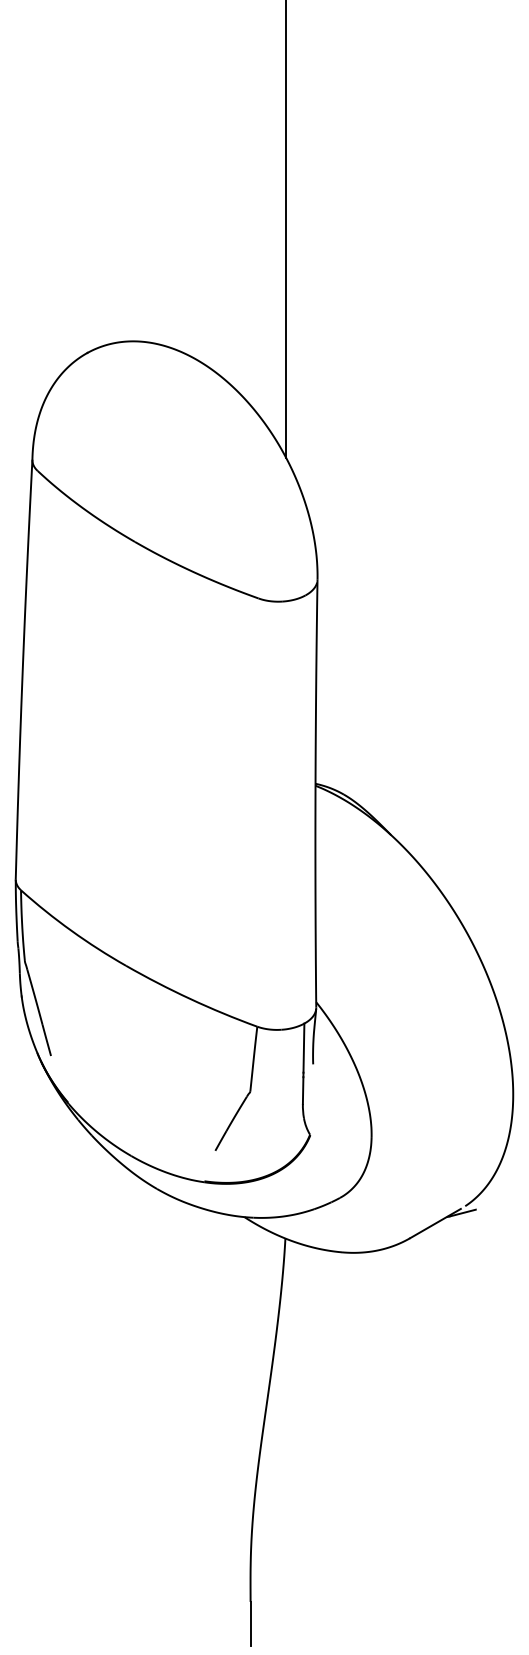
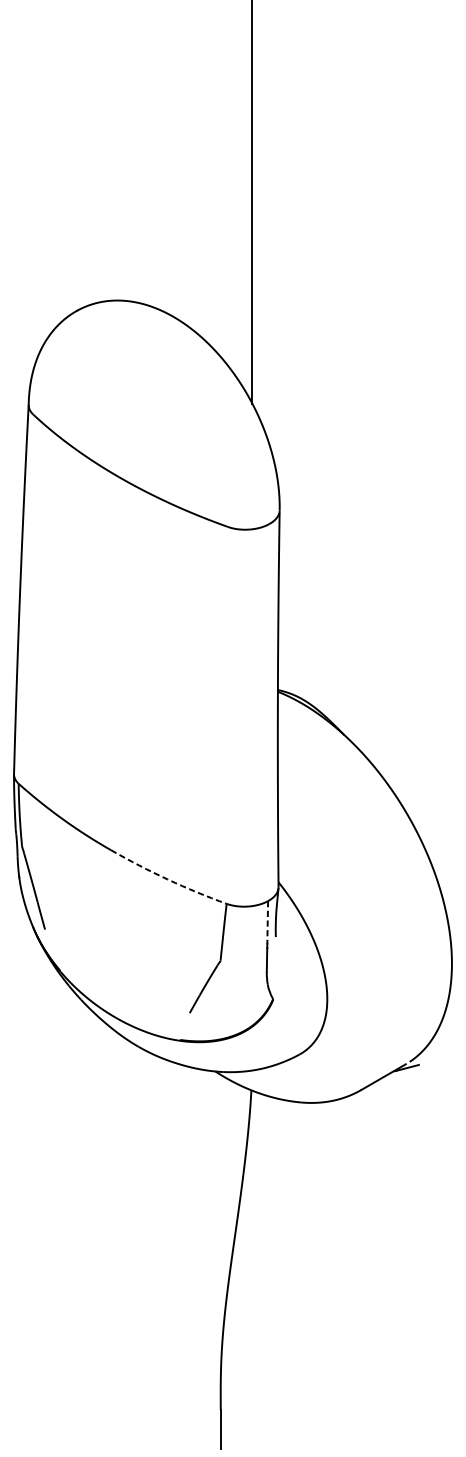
arc: (190, 999) -> (167, 879), solid -> dashed
line: (303, 1048) -> (267, 923), solid -> dashed

